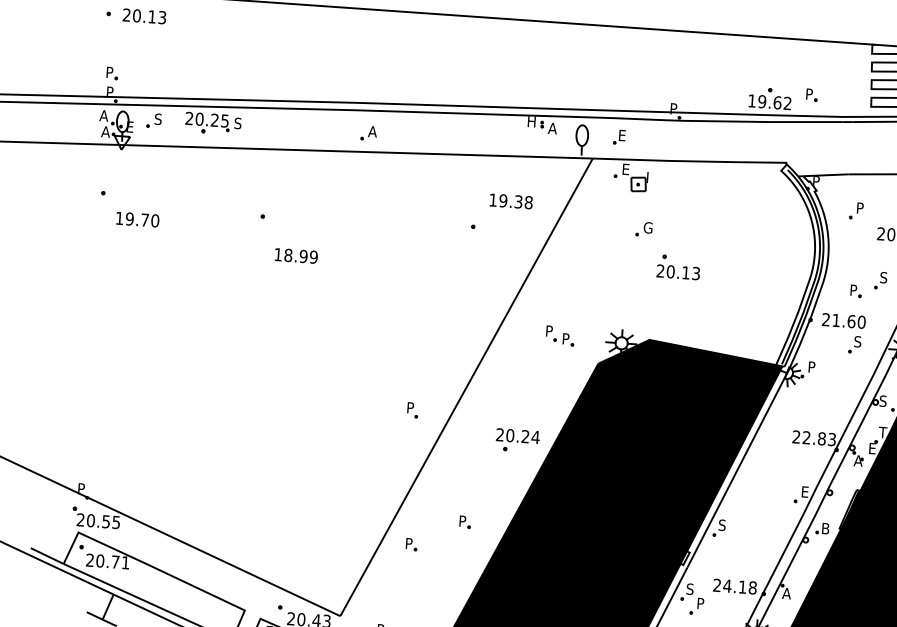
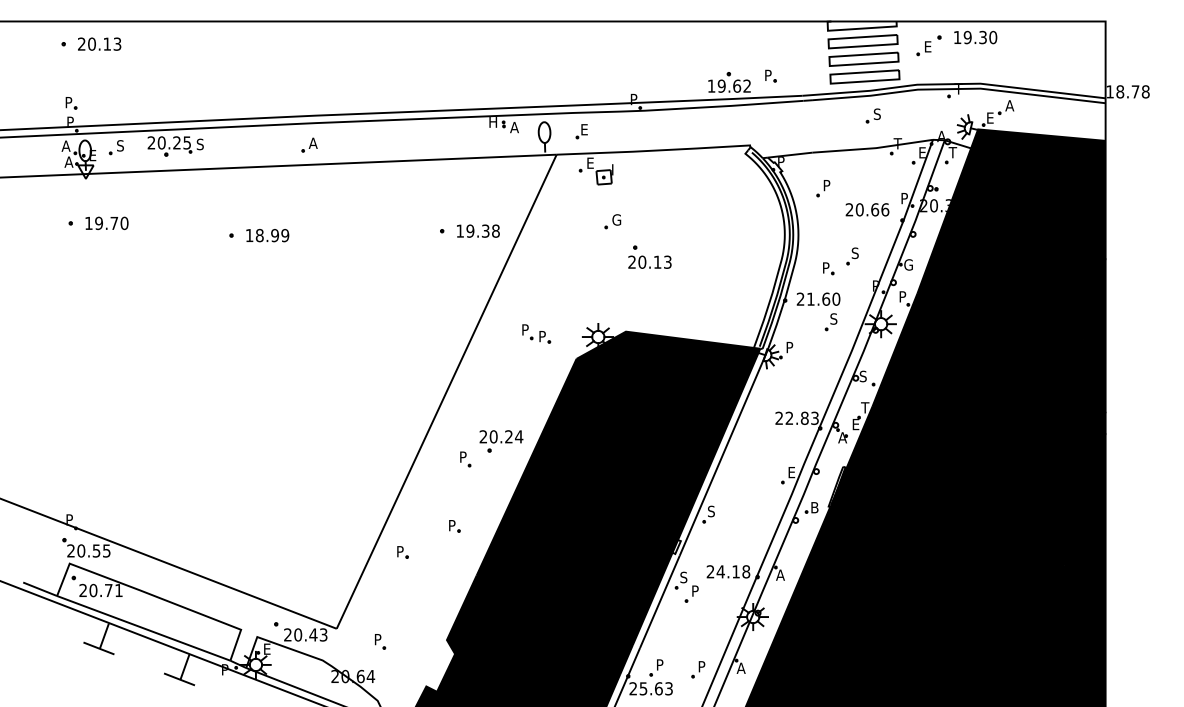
part: (368, 132) -> (309, 144), moved
text: (511, 200) -> (478, 230), moved
text: (137, 218) -> (106, 222), moved
text: (296, 255) -> (267, 235), moved
part: (412, 410) -> (465, 459), moved

